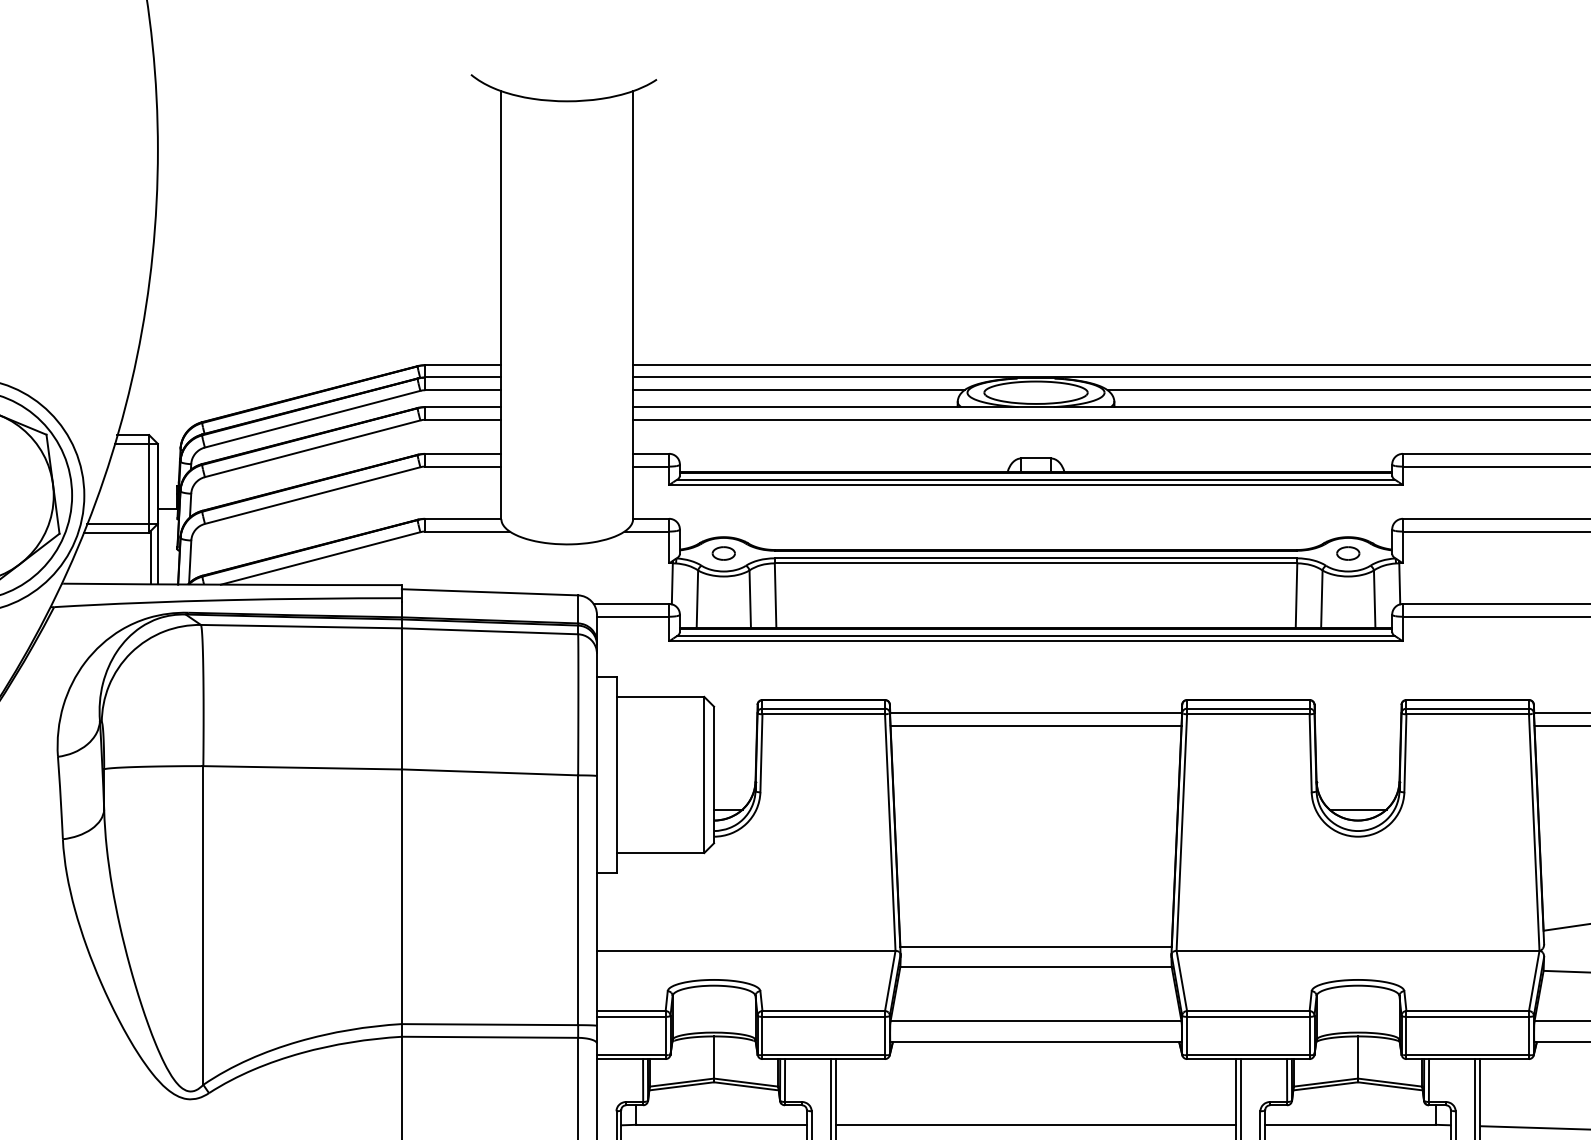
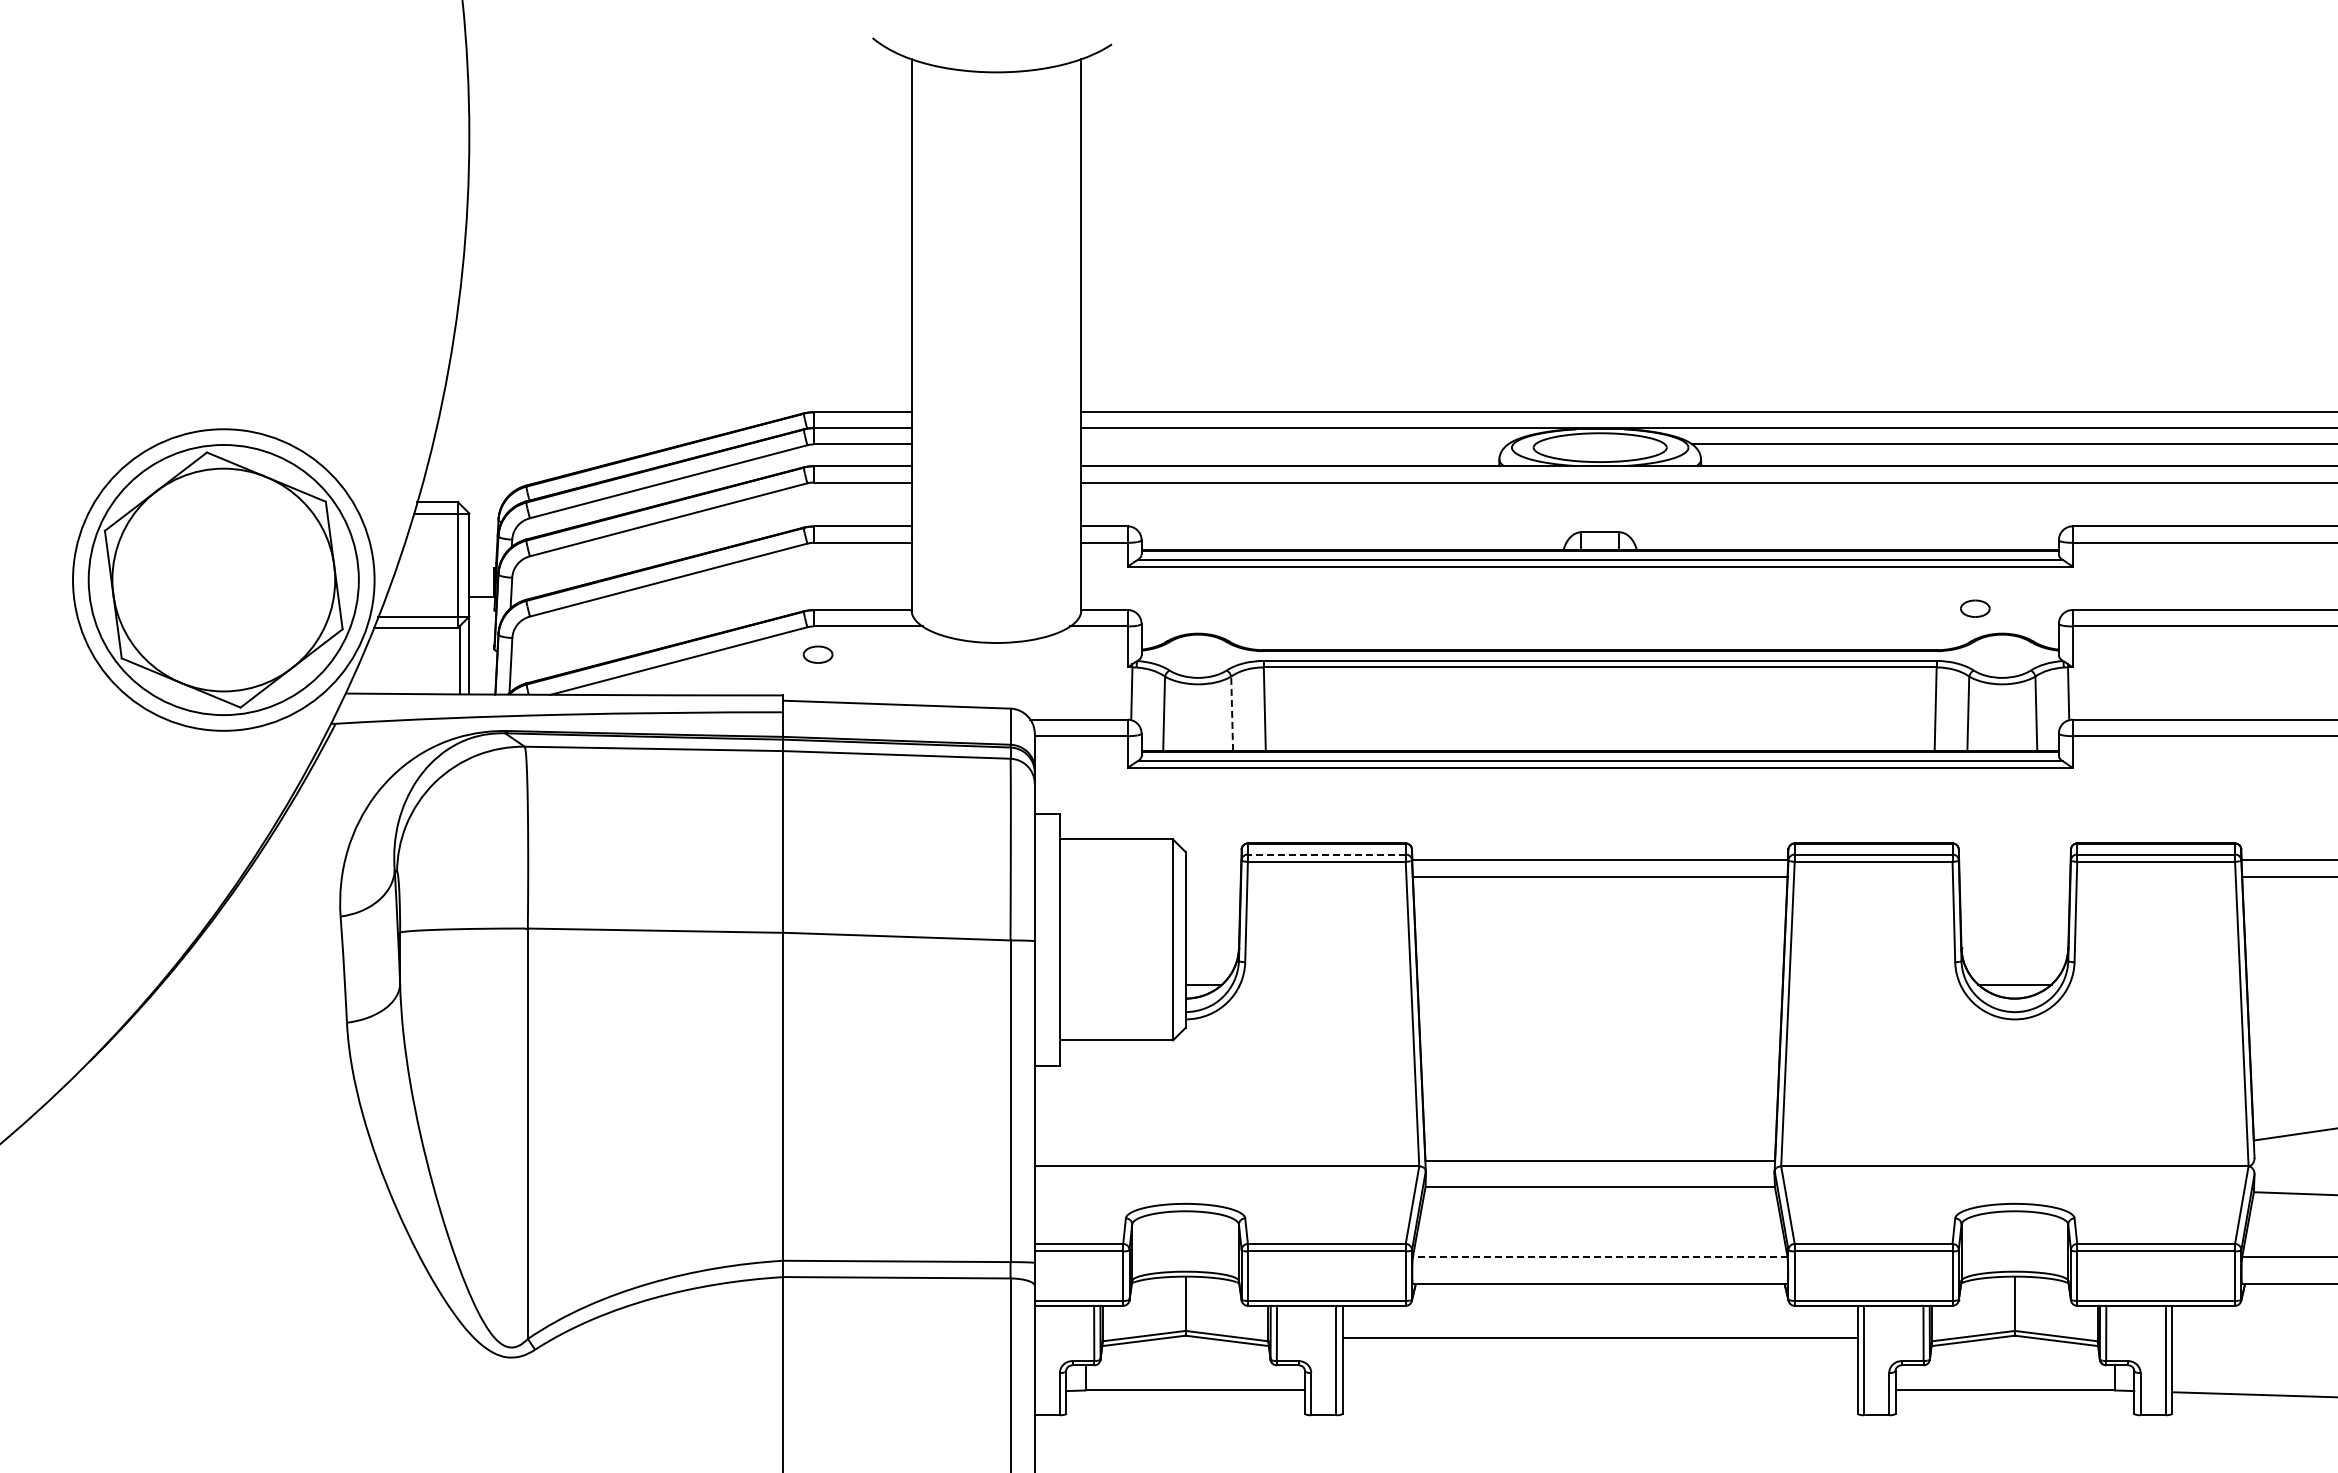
line: (798, 390) -> (1294, 444), removed
part: (723, 553) -> (817, 654), moved
part: (1348, 553) -> (1975, 608), moved
line: (750, 599) -> (1232, 713), solid -> dashed
line: (823, 708) -> (1326, 854), solid -> dashed
line: (1035, 1021) -> (1599, 1257), solid -> dashed
line: (1035, 1124) -> (1599, 1338), moved

